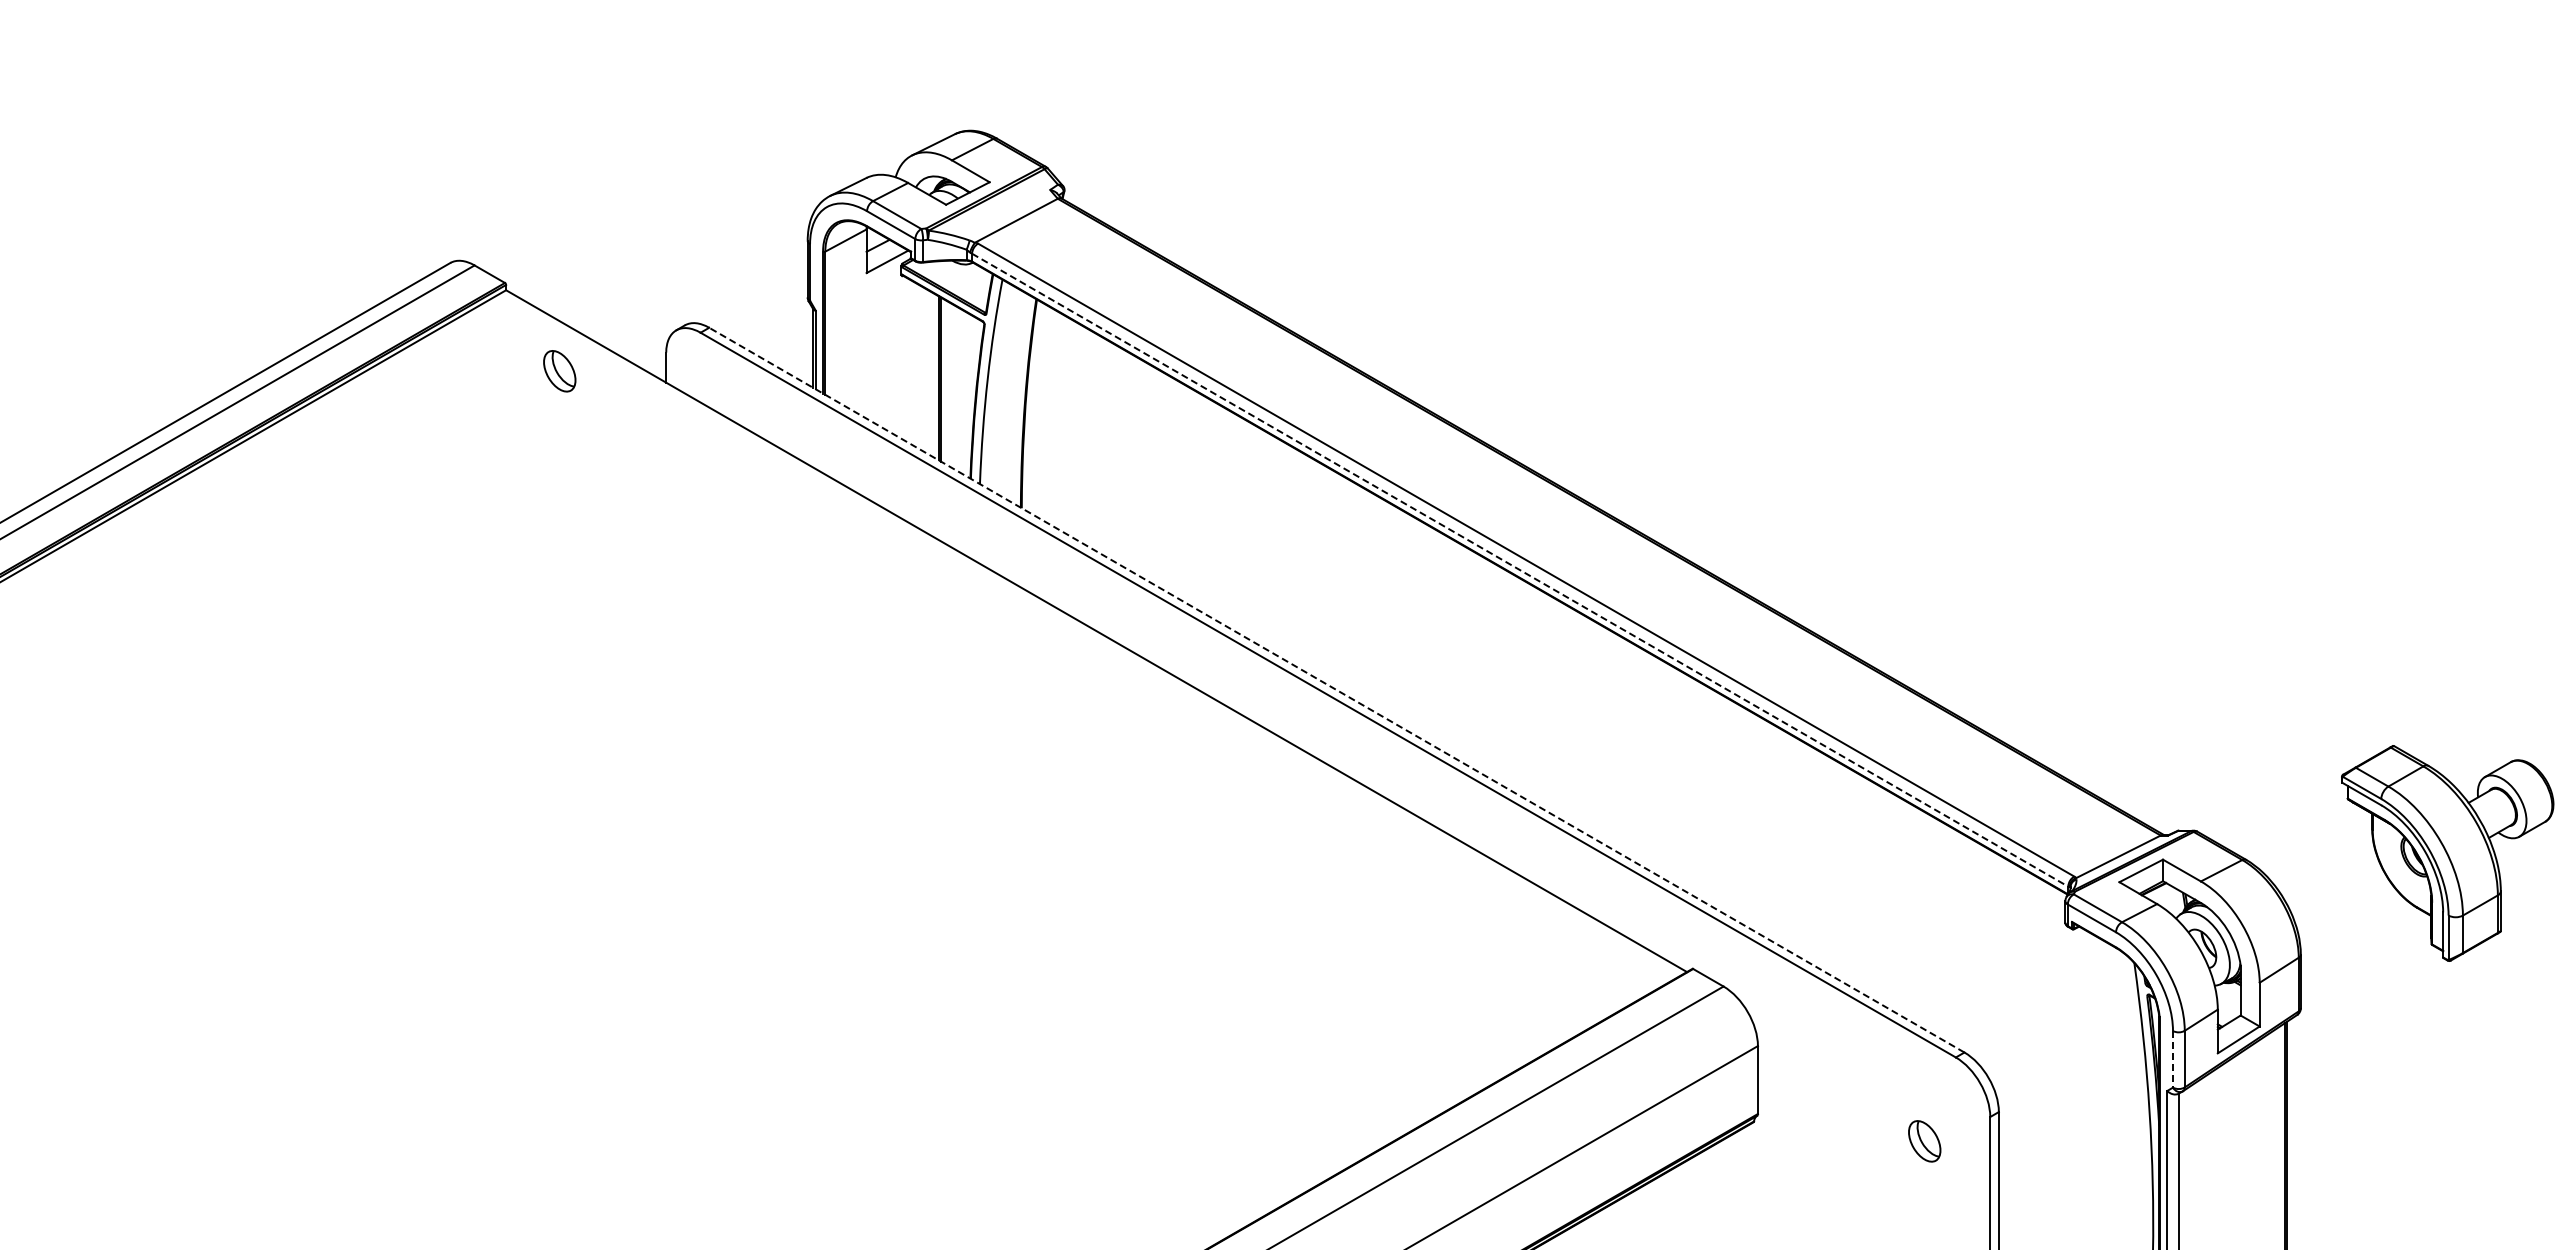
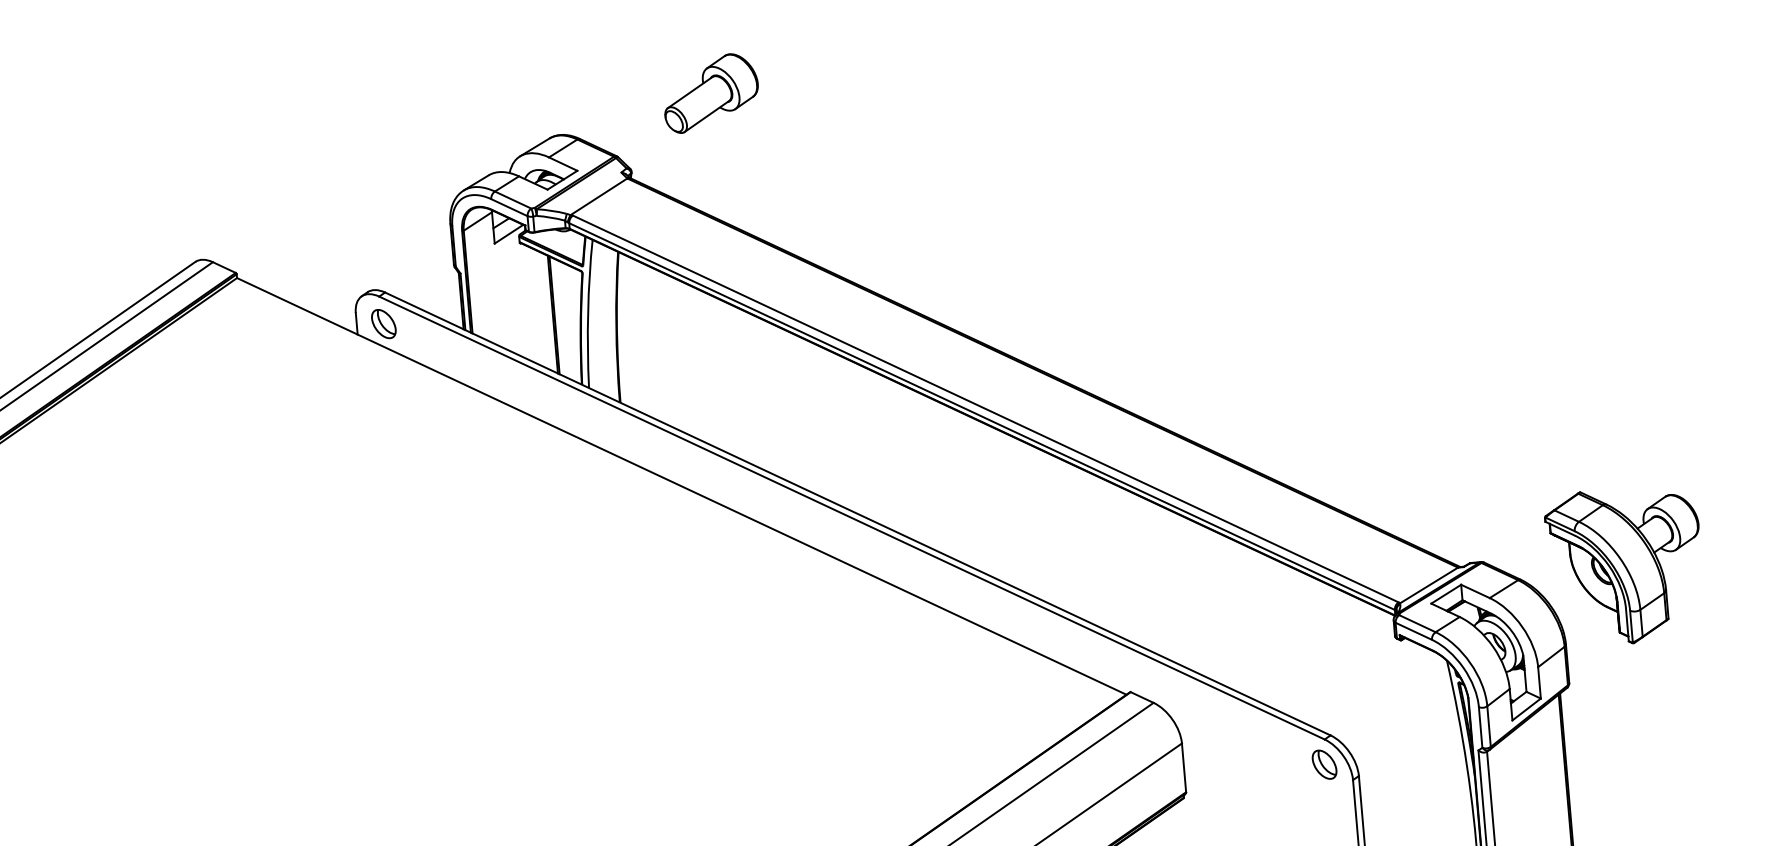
part: (1183, 90) -> (710, 93), added
part: (559, 371) -> (383, 324), moved
line: (1520, 570) -> (982, 416), dashed -> solid
line: (1336, 690) -> (857, 514), dashed -> solid
part: (2447, 853) -> (1625, 566), moved
line: (2173, 1059) -> (1481, 727), dashed -> solid
part: (1924, 1141) -> (1324, 764), moved

